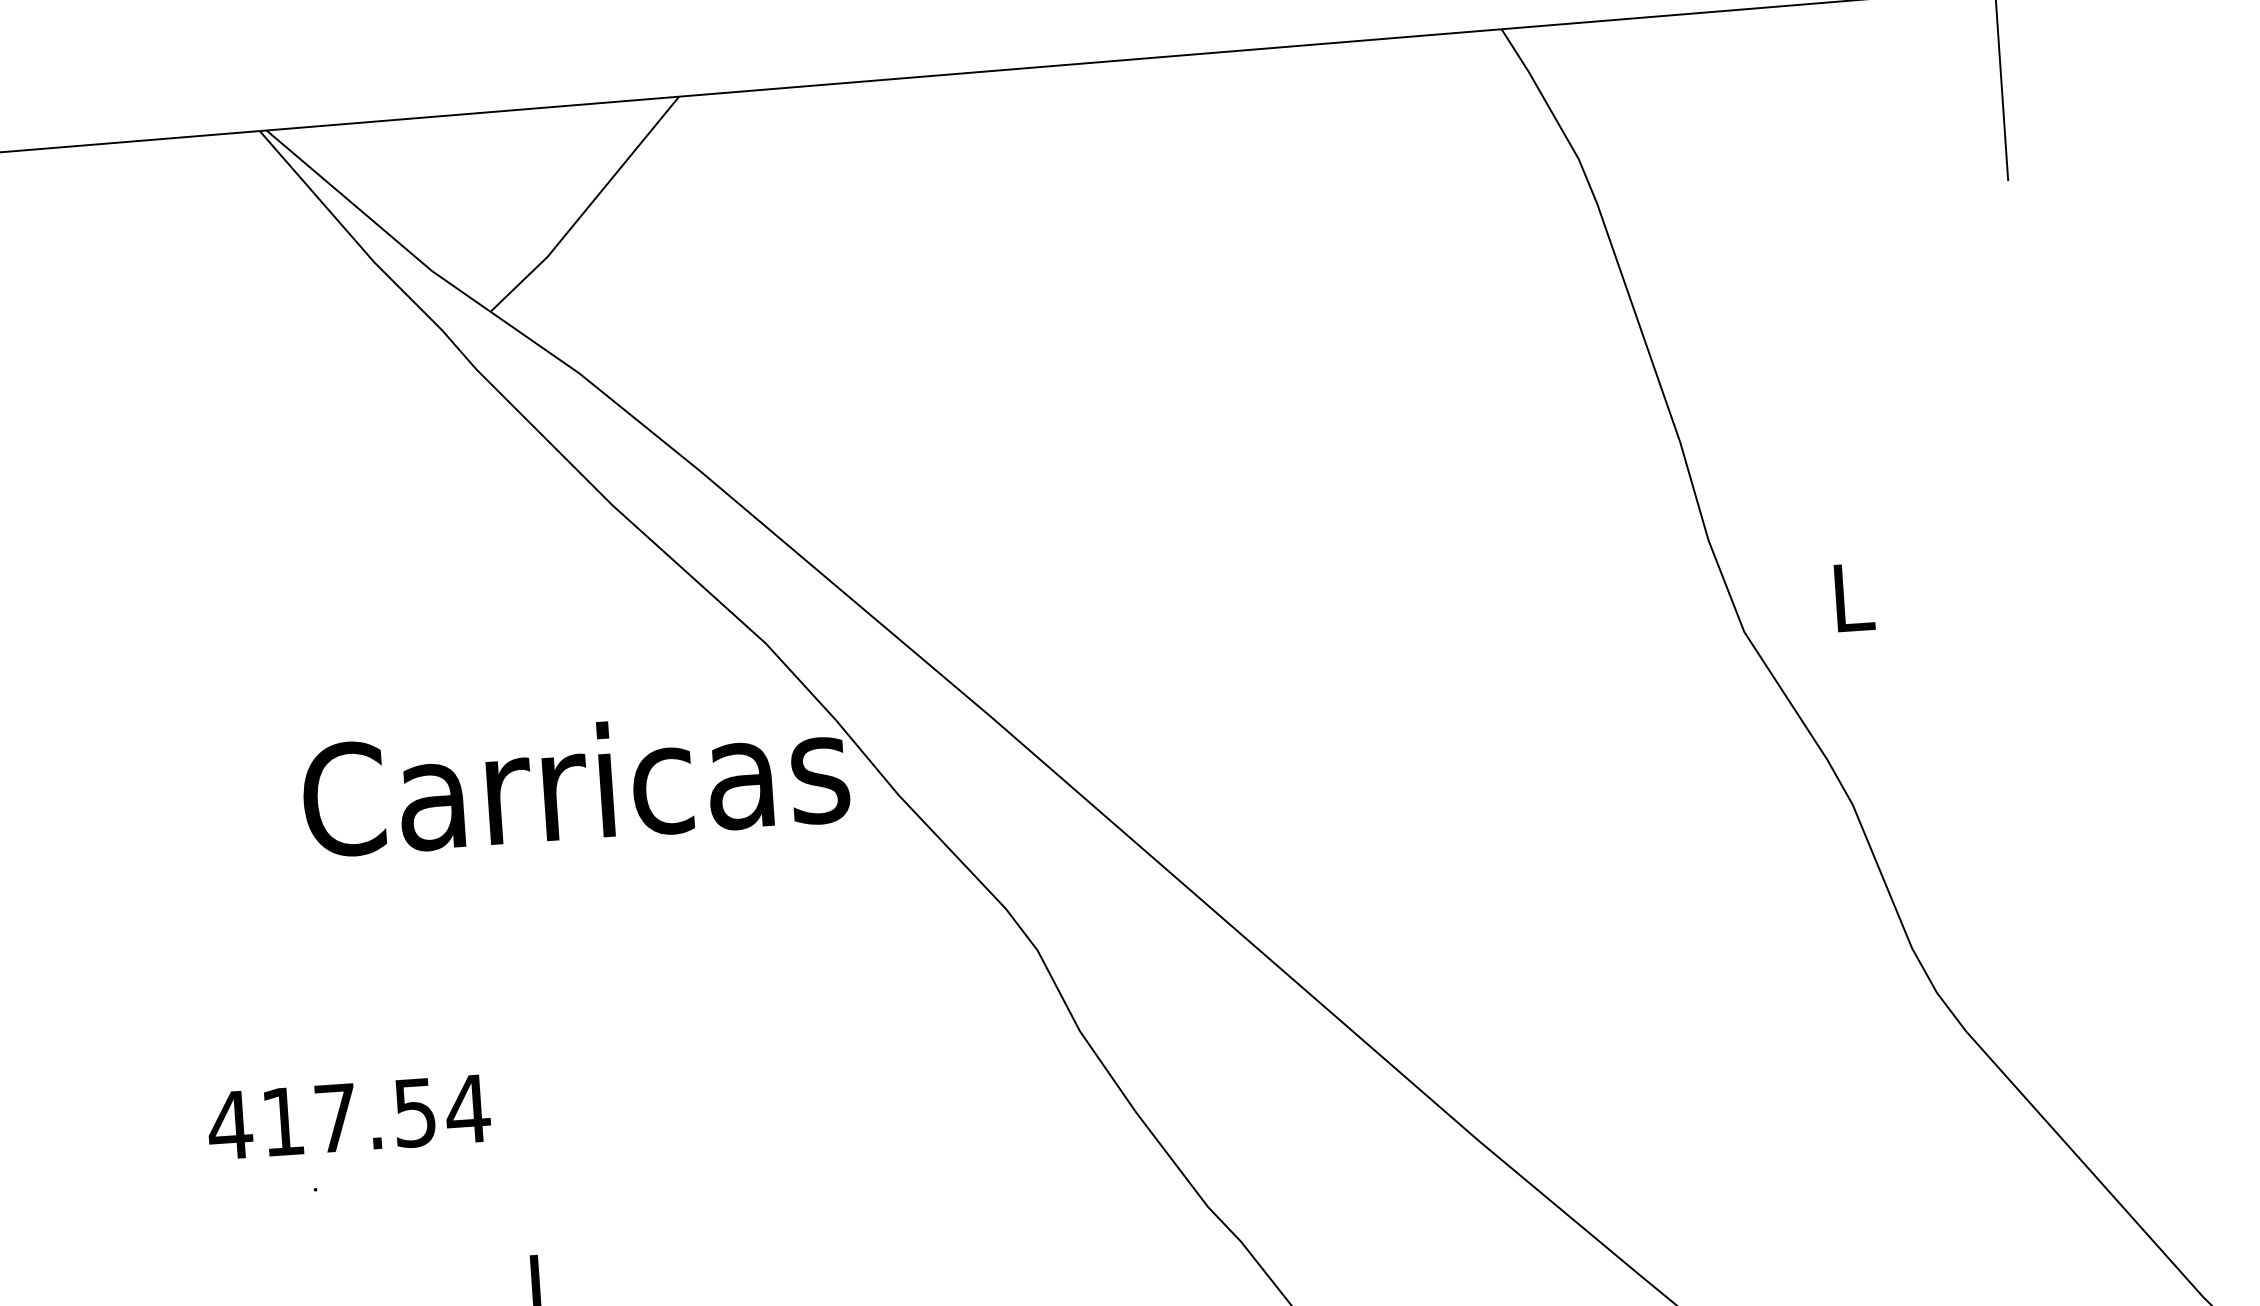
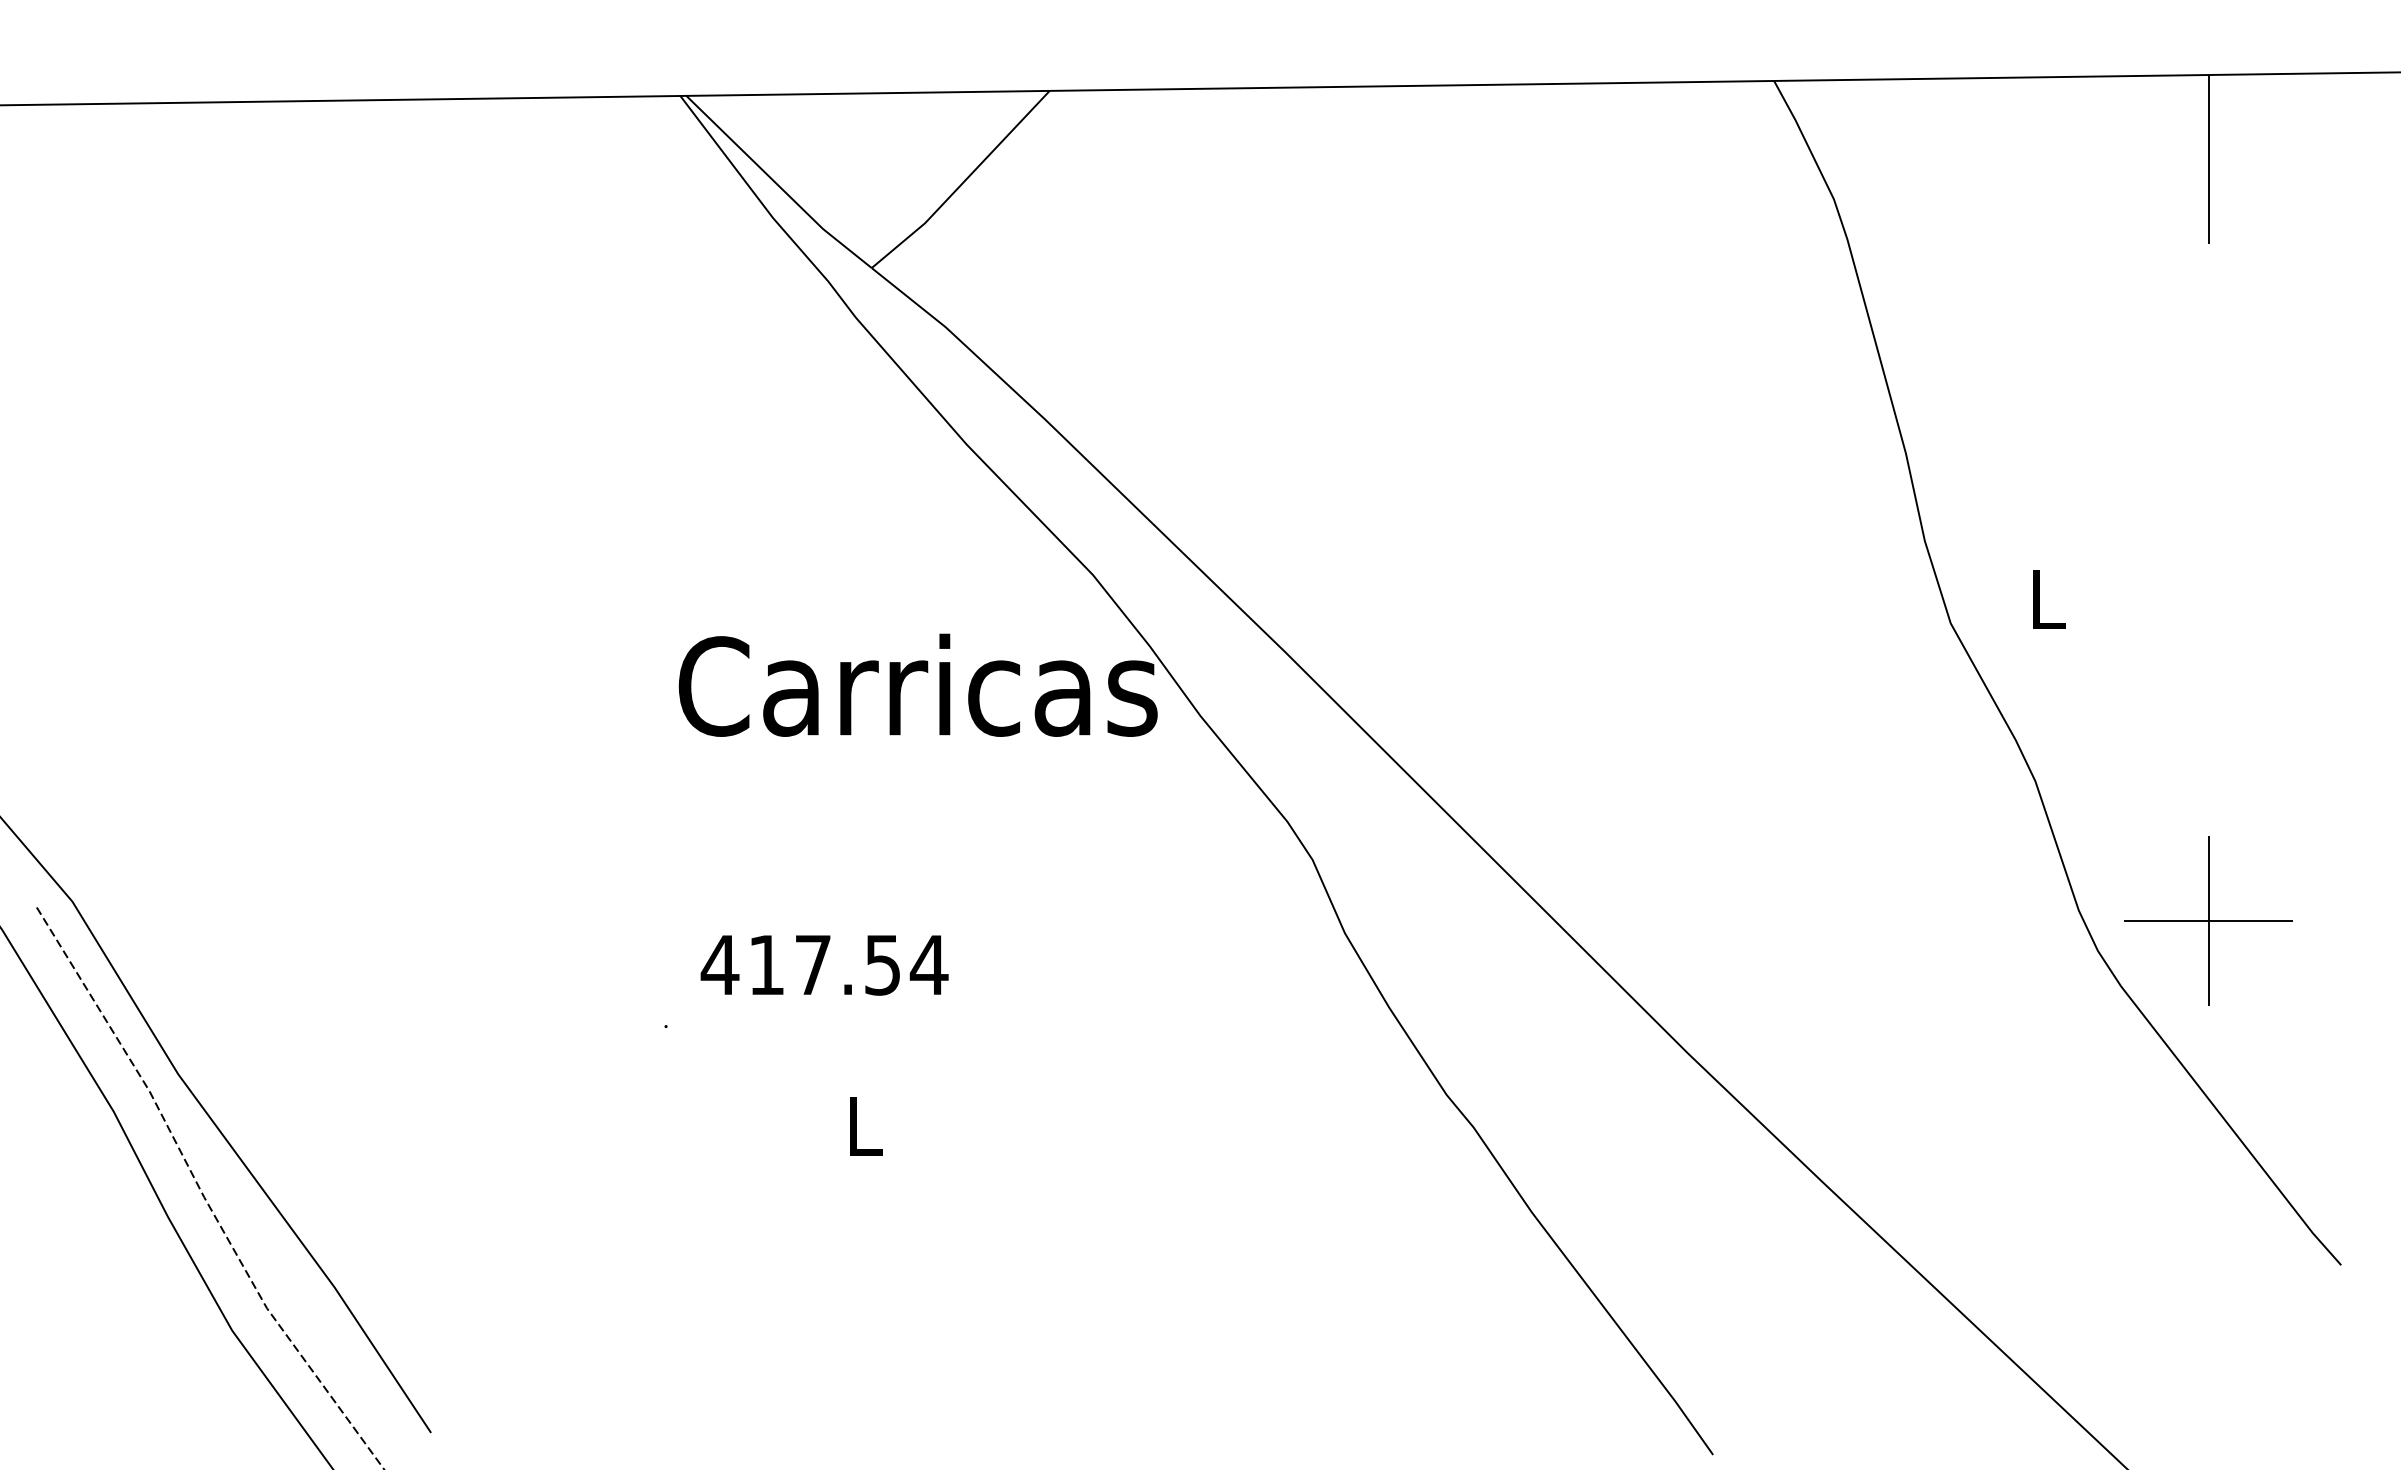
part: (2060, 949) -> (2208, 920), added
text: (348, 1117) -> (824, 965), moved

